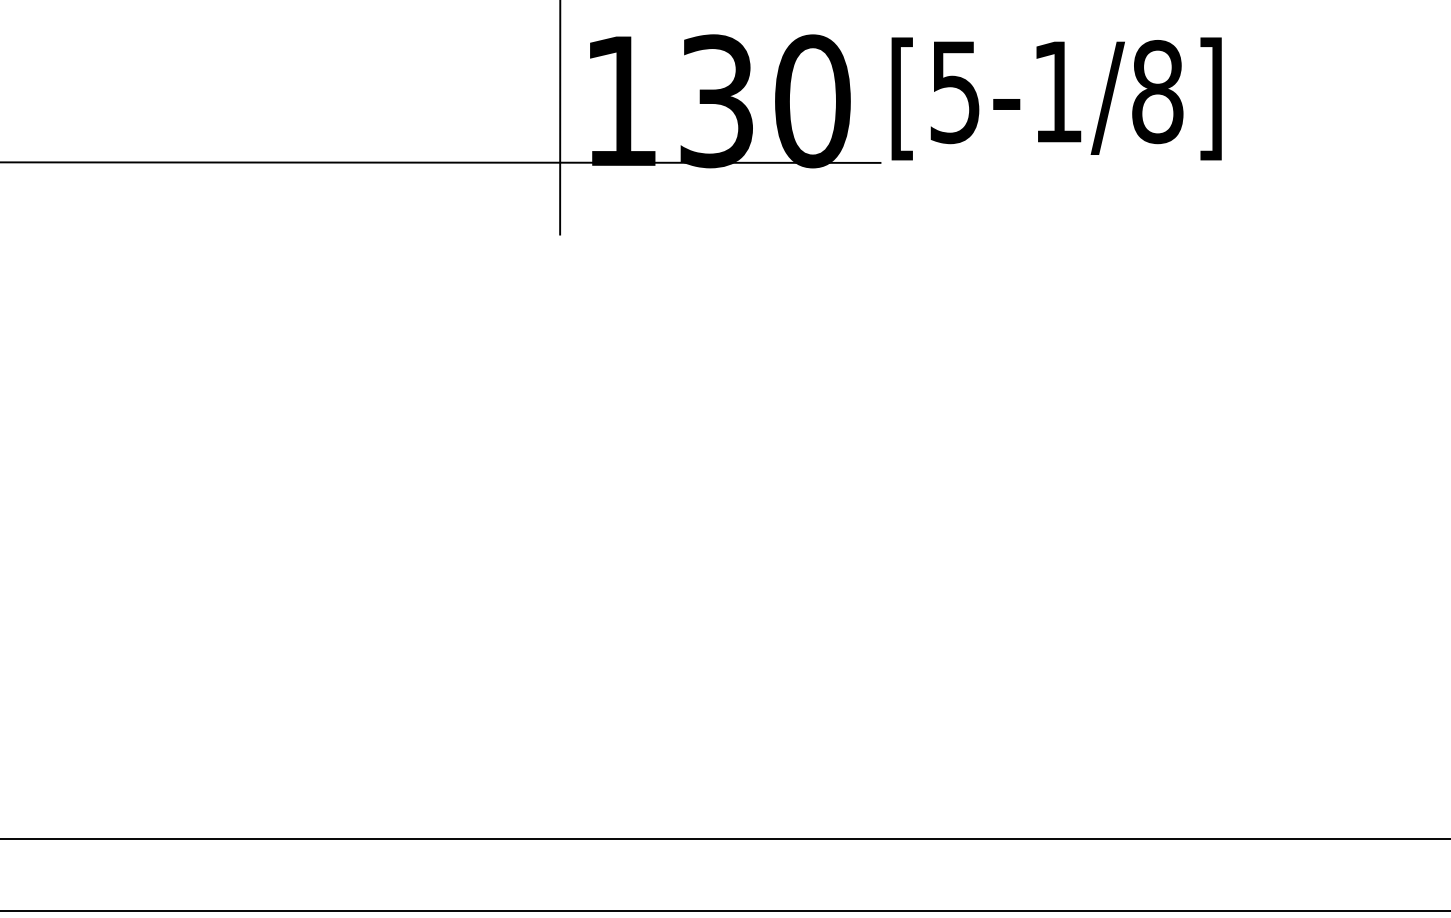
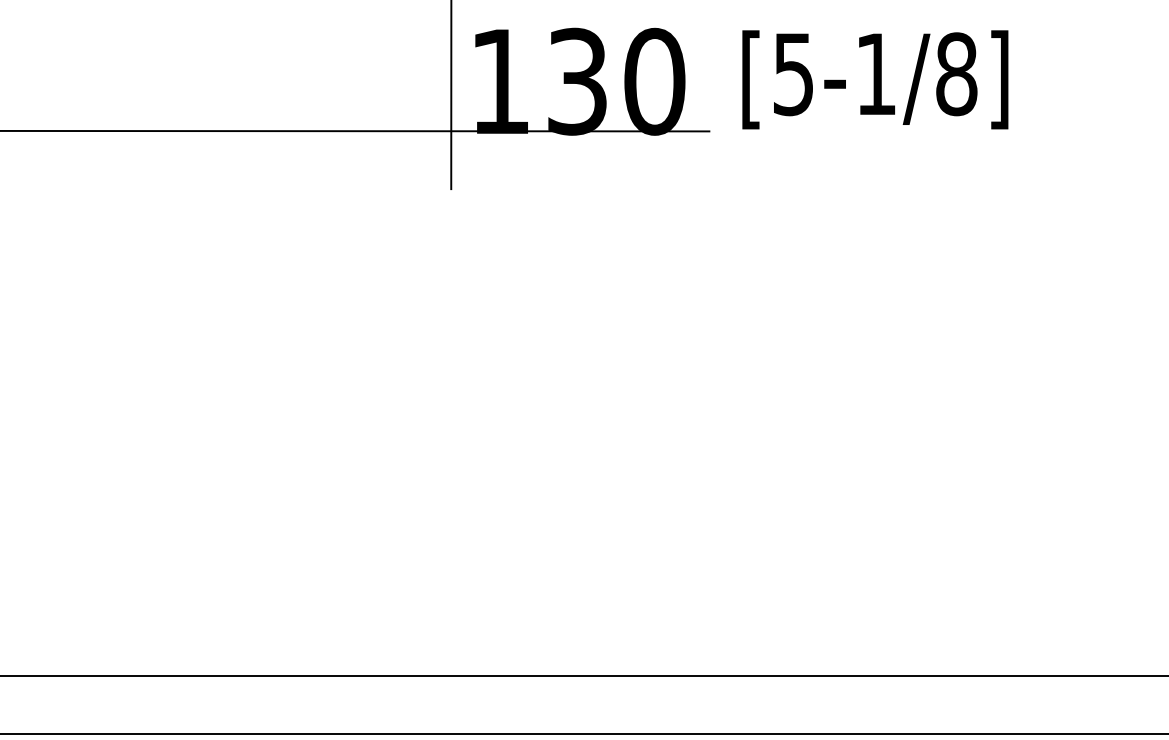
text: (1056, 98) -> (875, 79), moved

